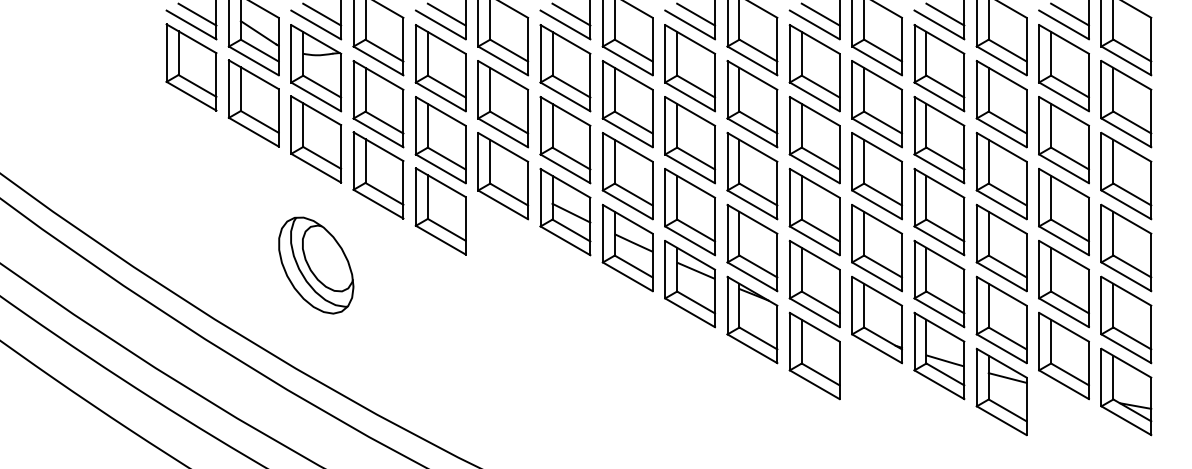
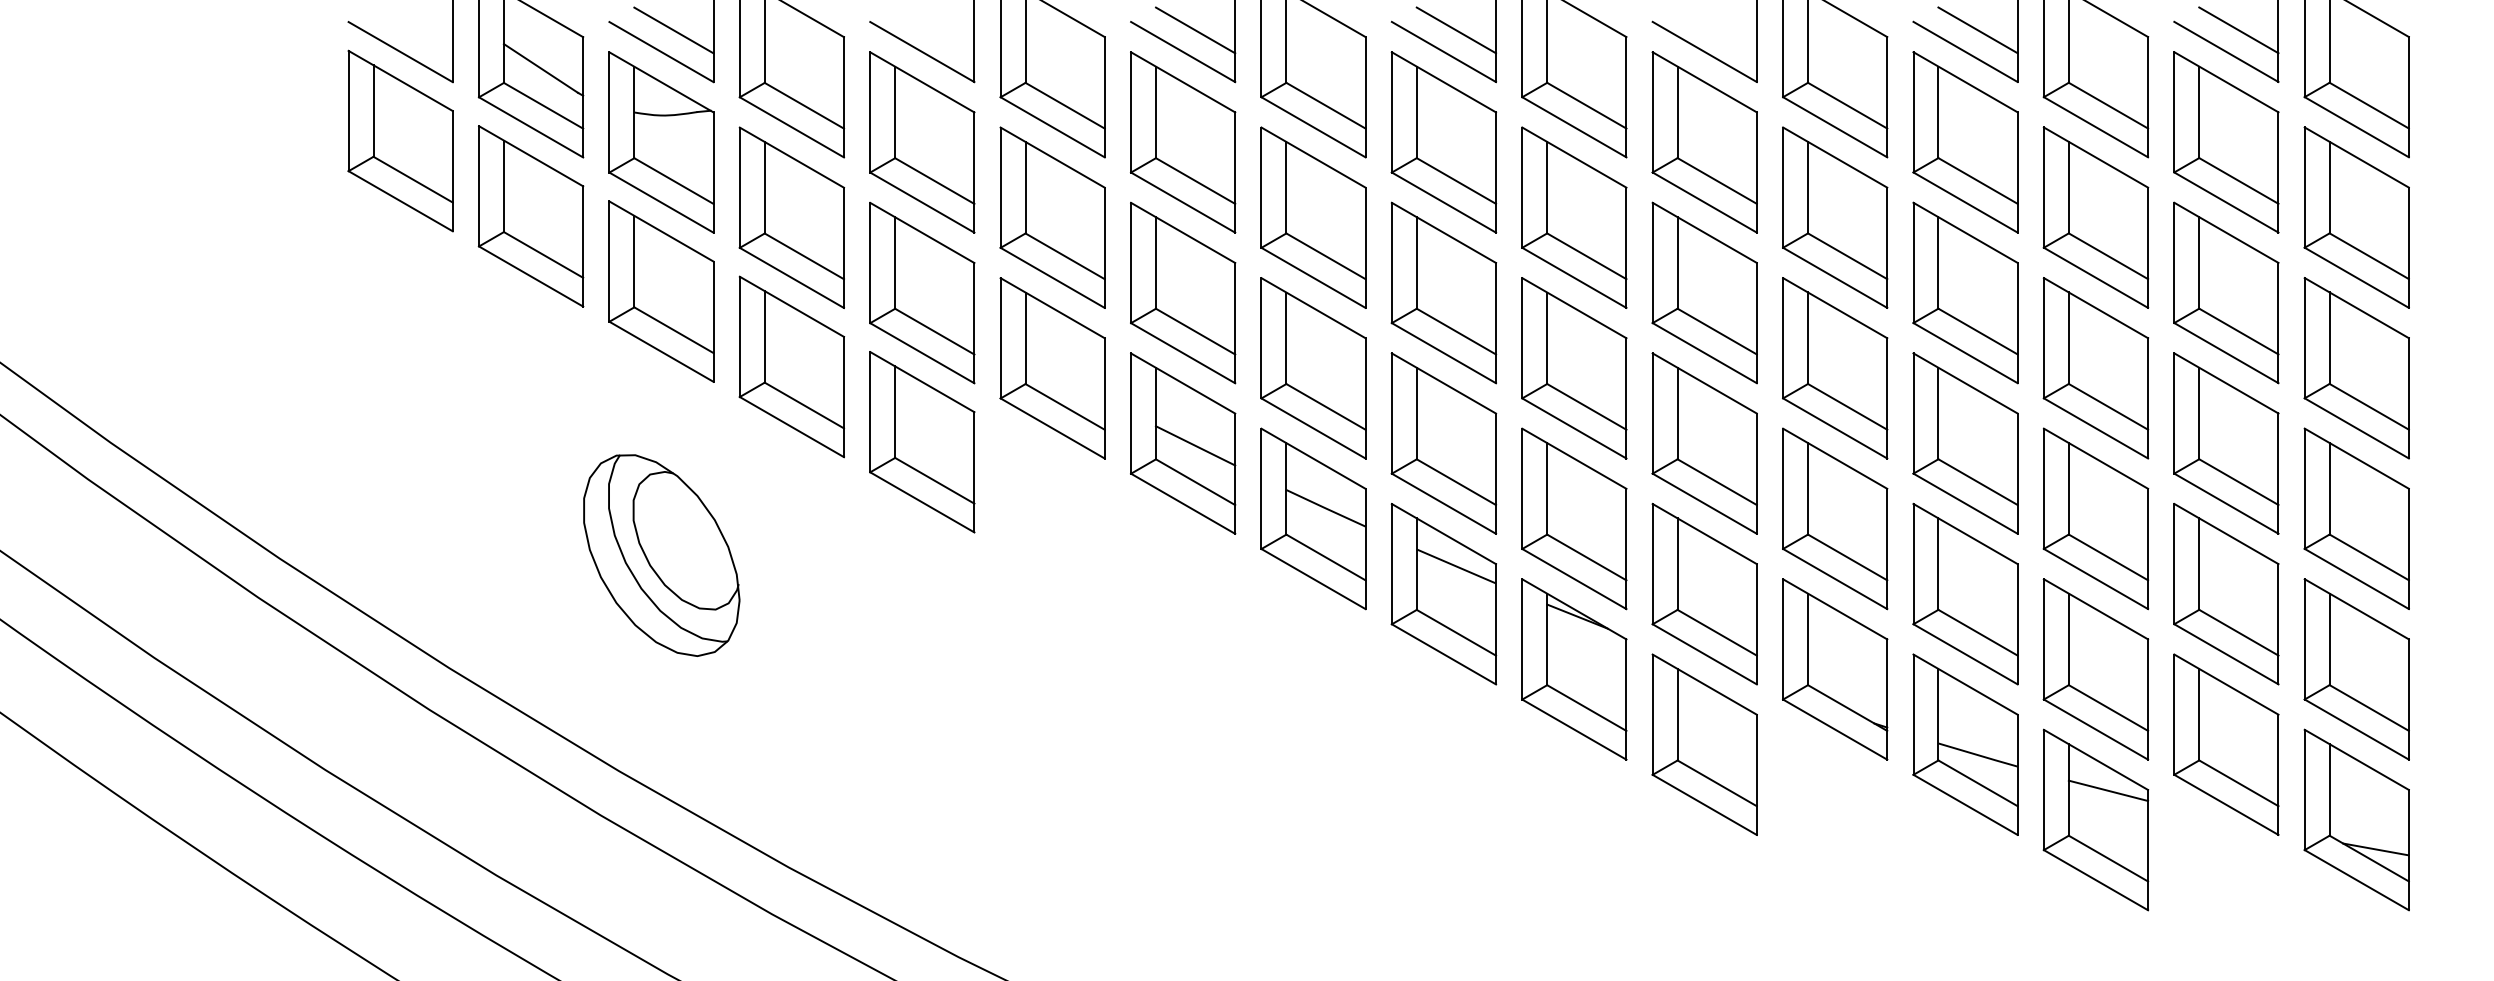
line: (197, 14) -> (413, 30), removed
line: (446, 14) -> (934, 30), removed
line: (820, 14) -> (1716, 30), removed

